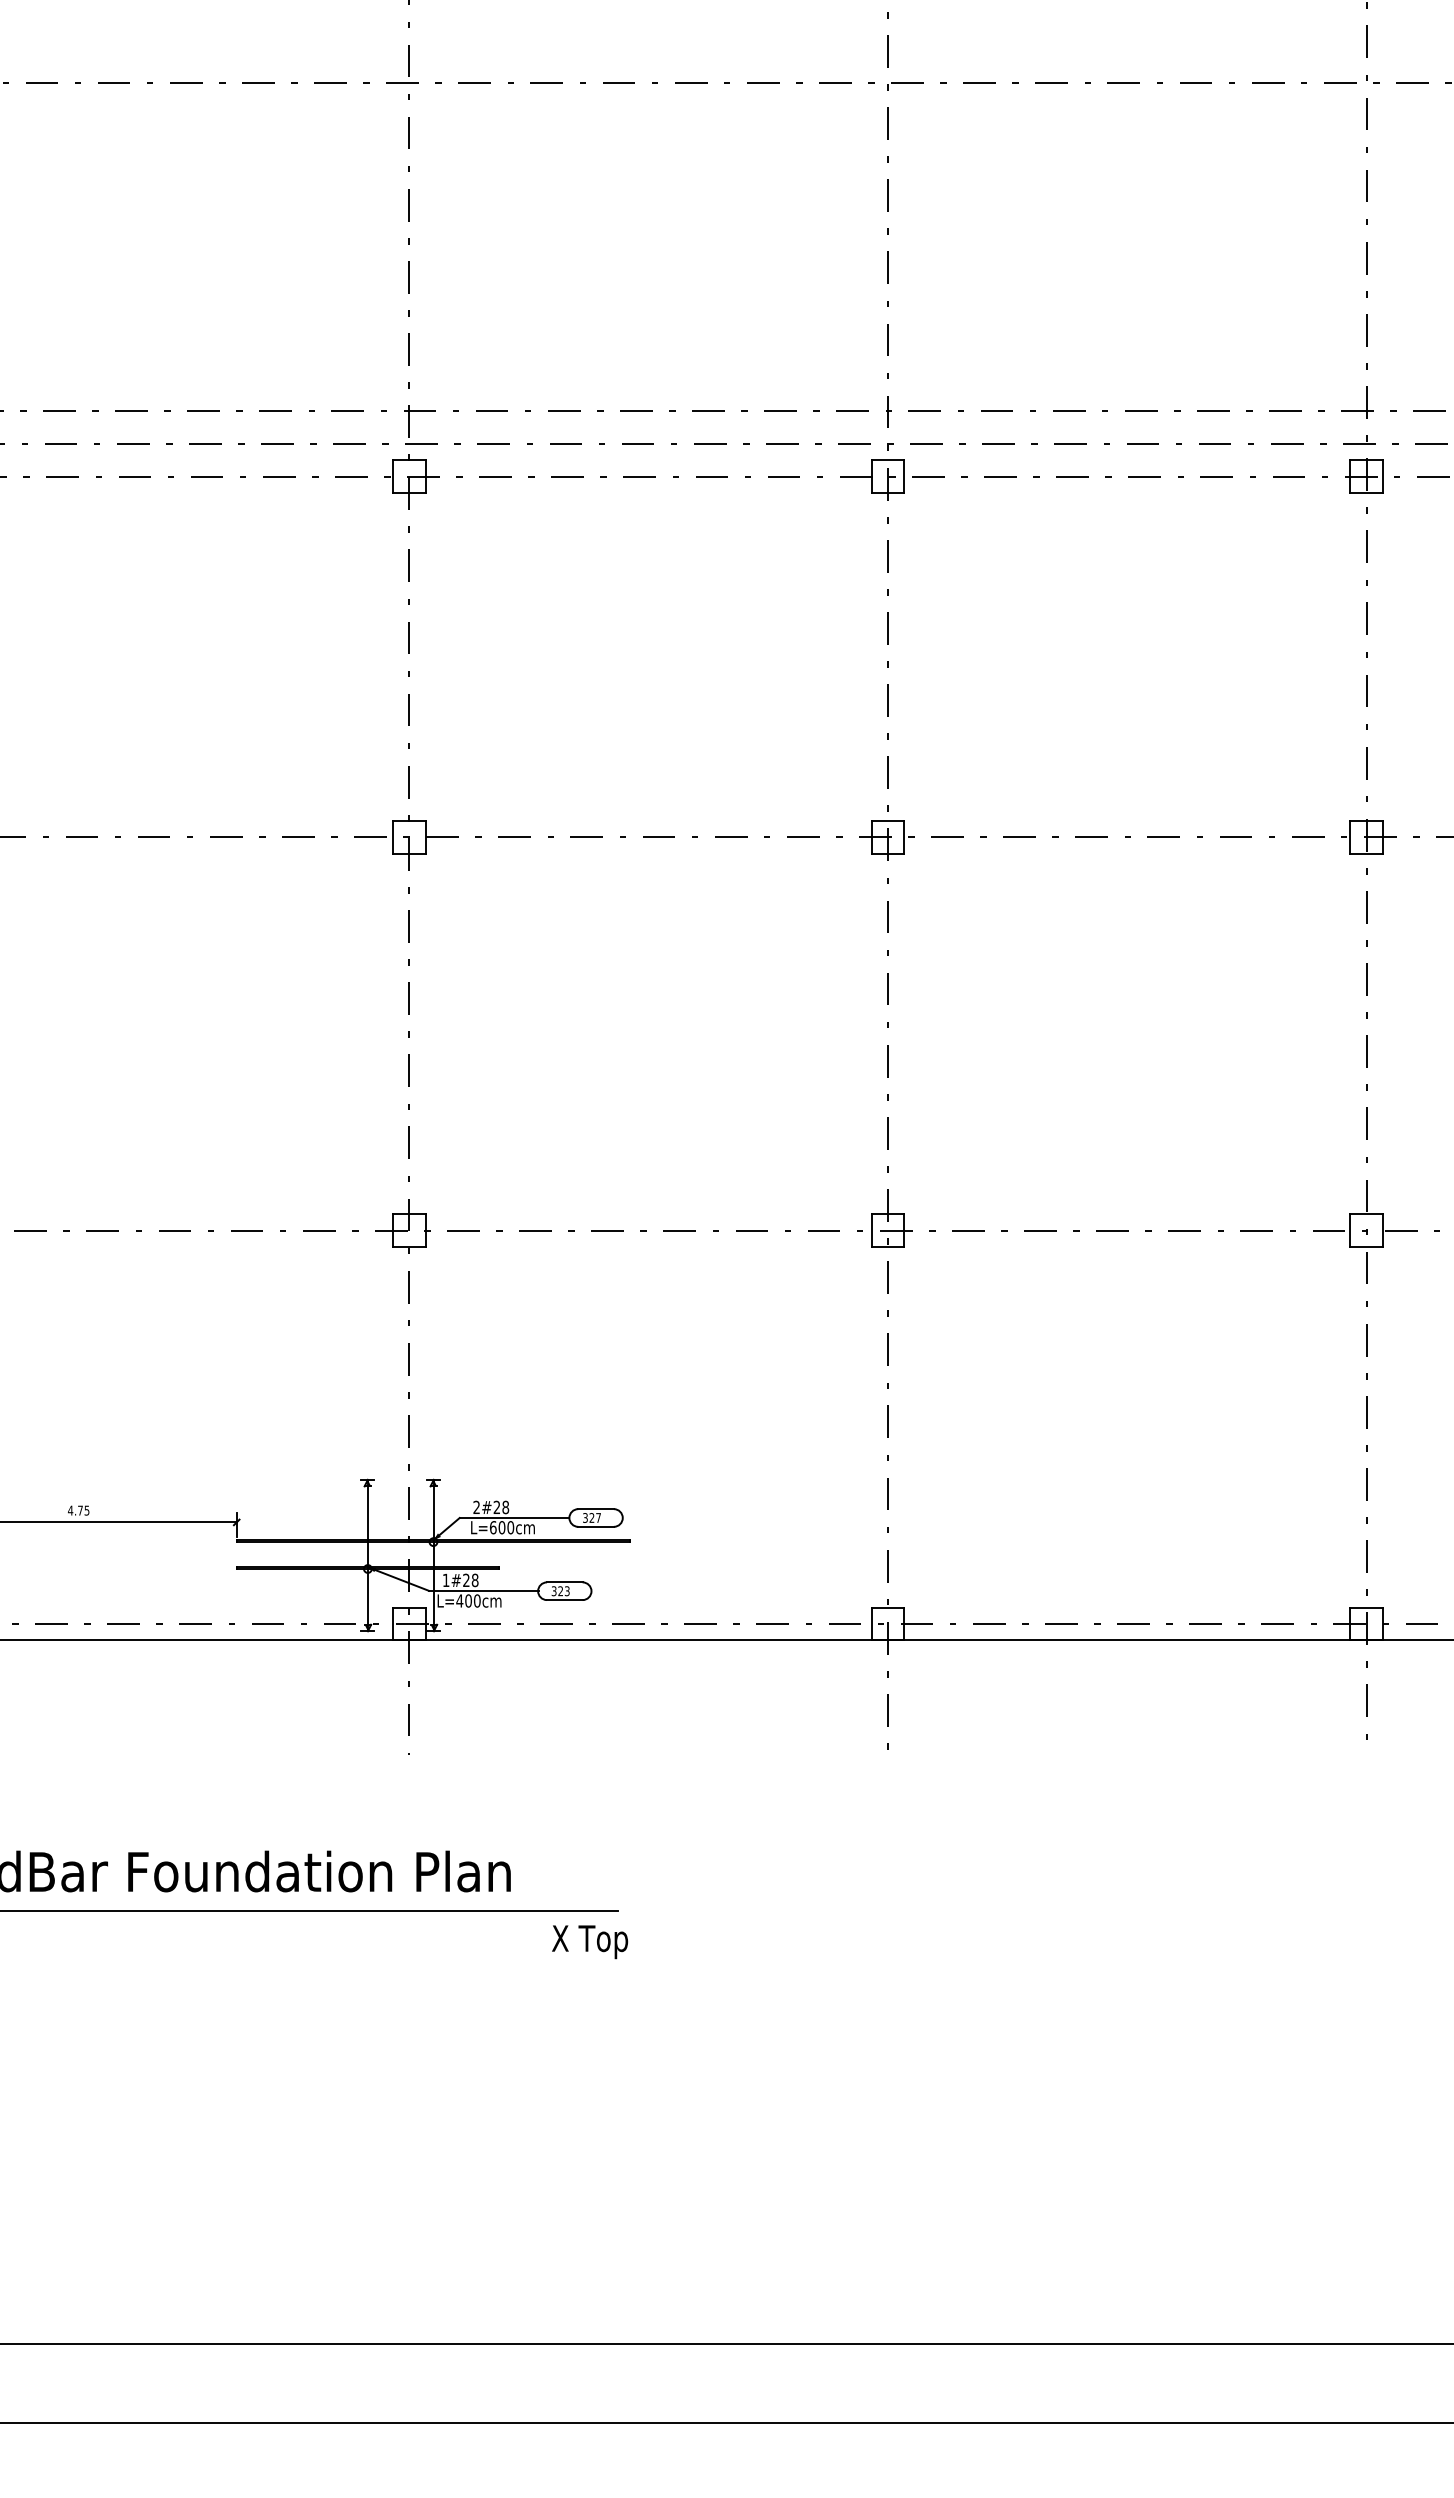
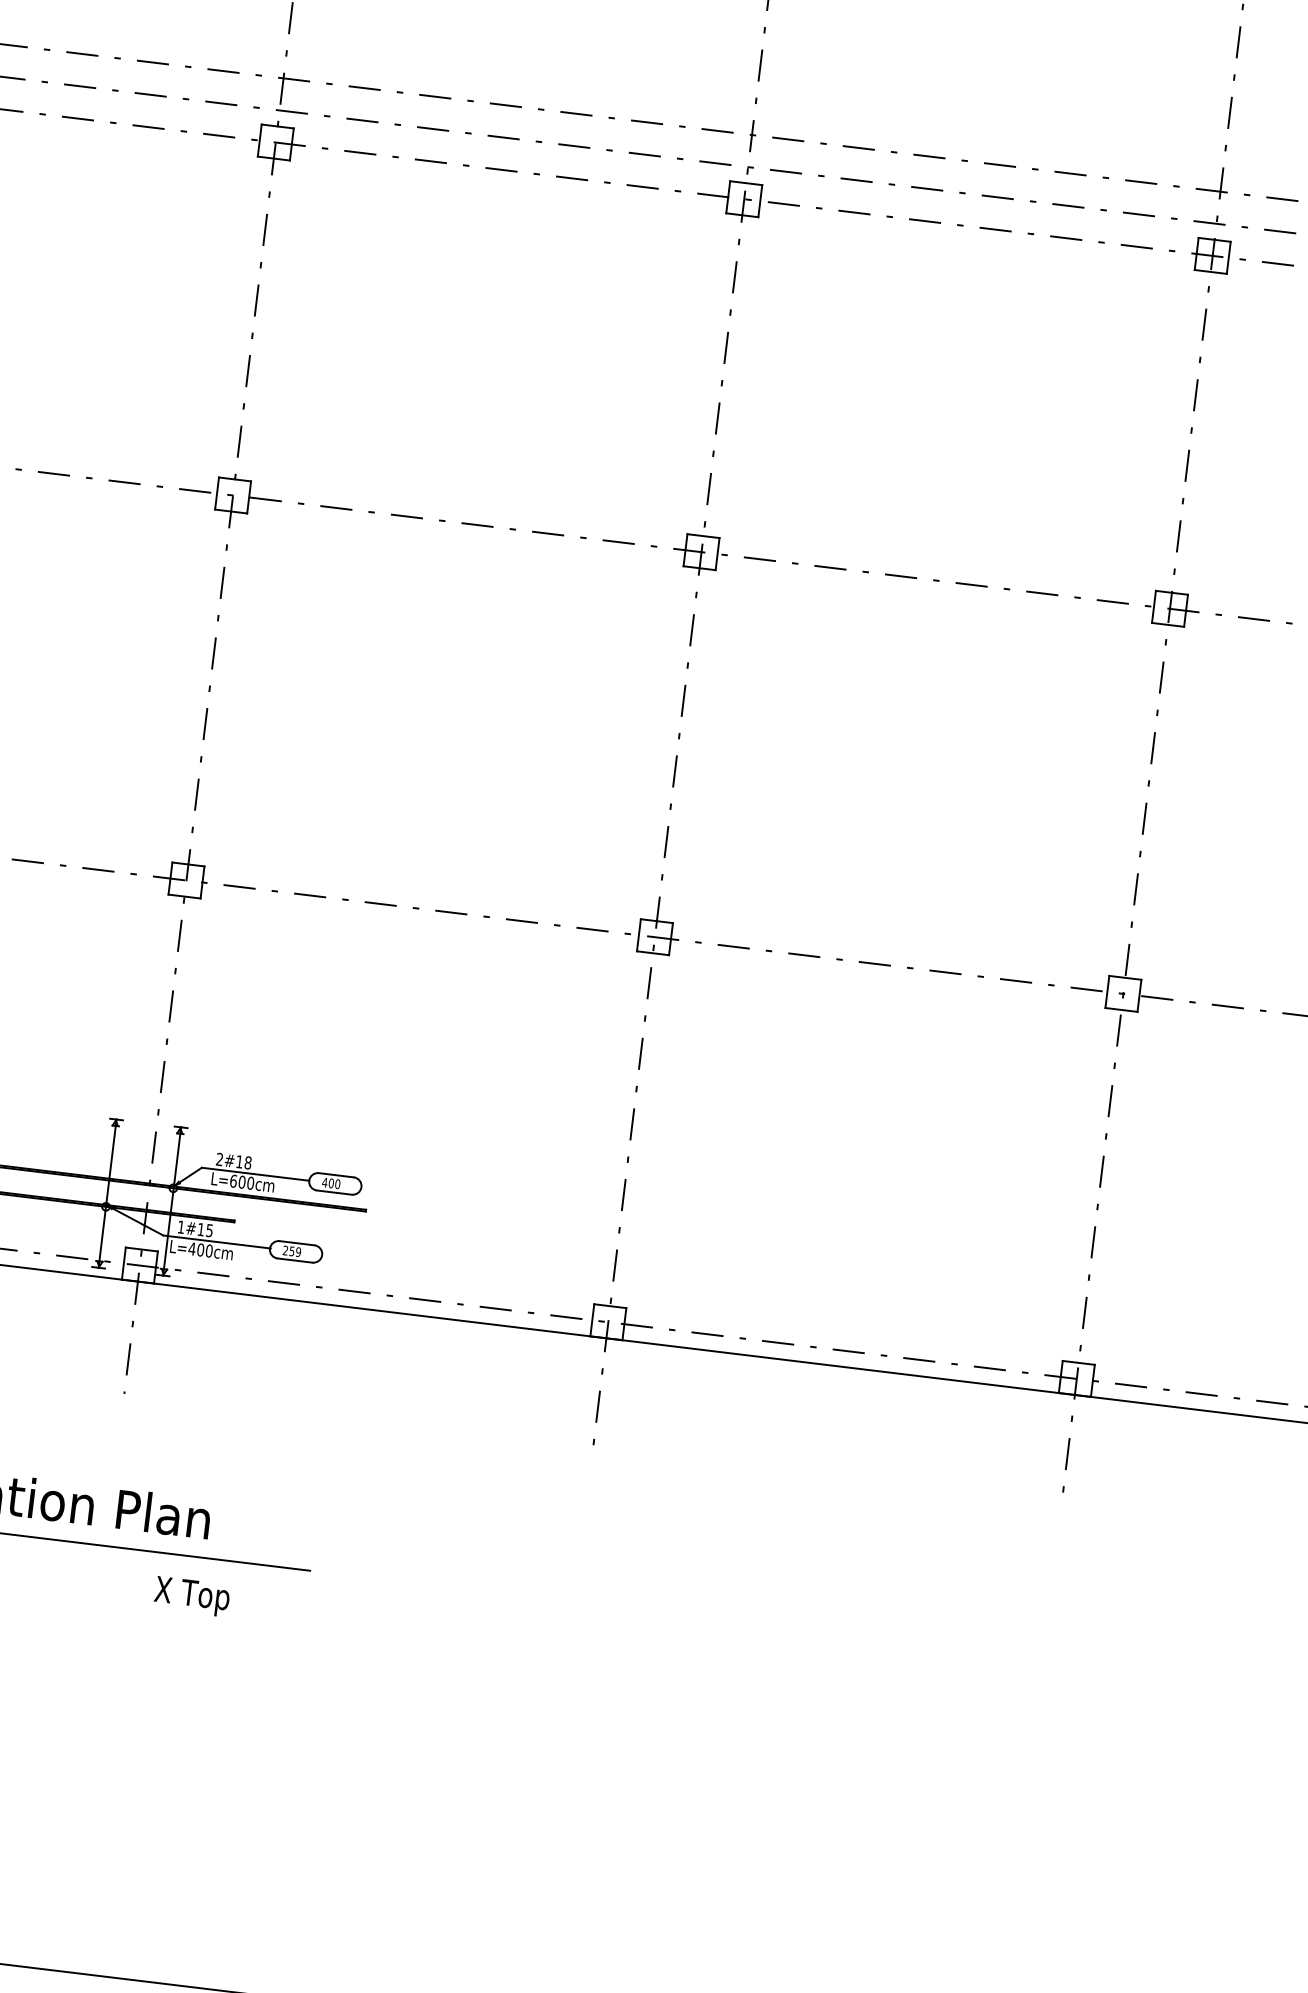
text: (496, 1506) -> (239, 1160), 2#28 -> 2#18
text: (591, 1517) -> (330, 1182), 327 -> 400
text: (470, 1580) -> (205, 1230), 1#28 -> 1#15
text: (560, 1591) -> (291, 1251), 323 -> 259
text: (590, 1942) -> (192, 1597), moved

